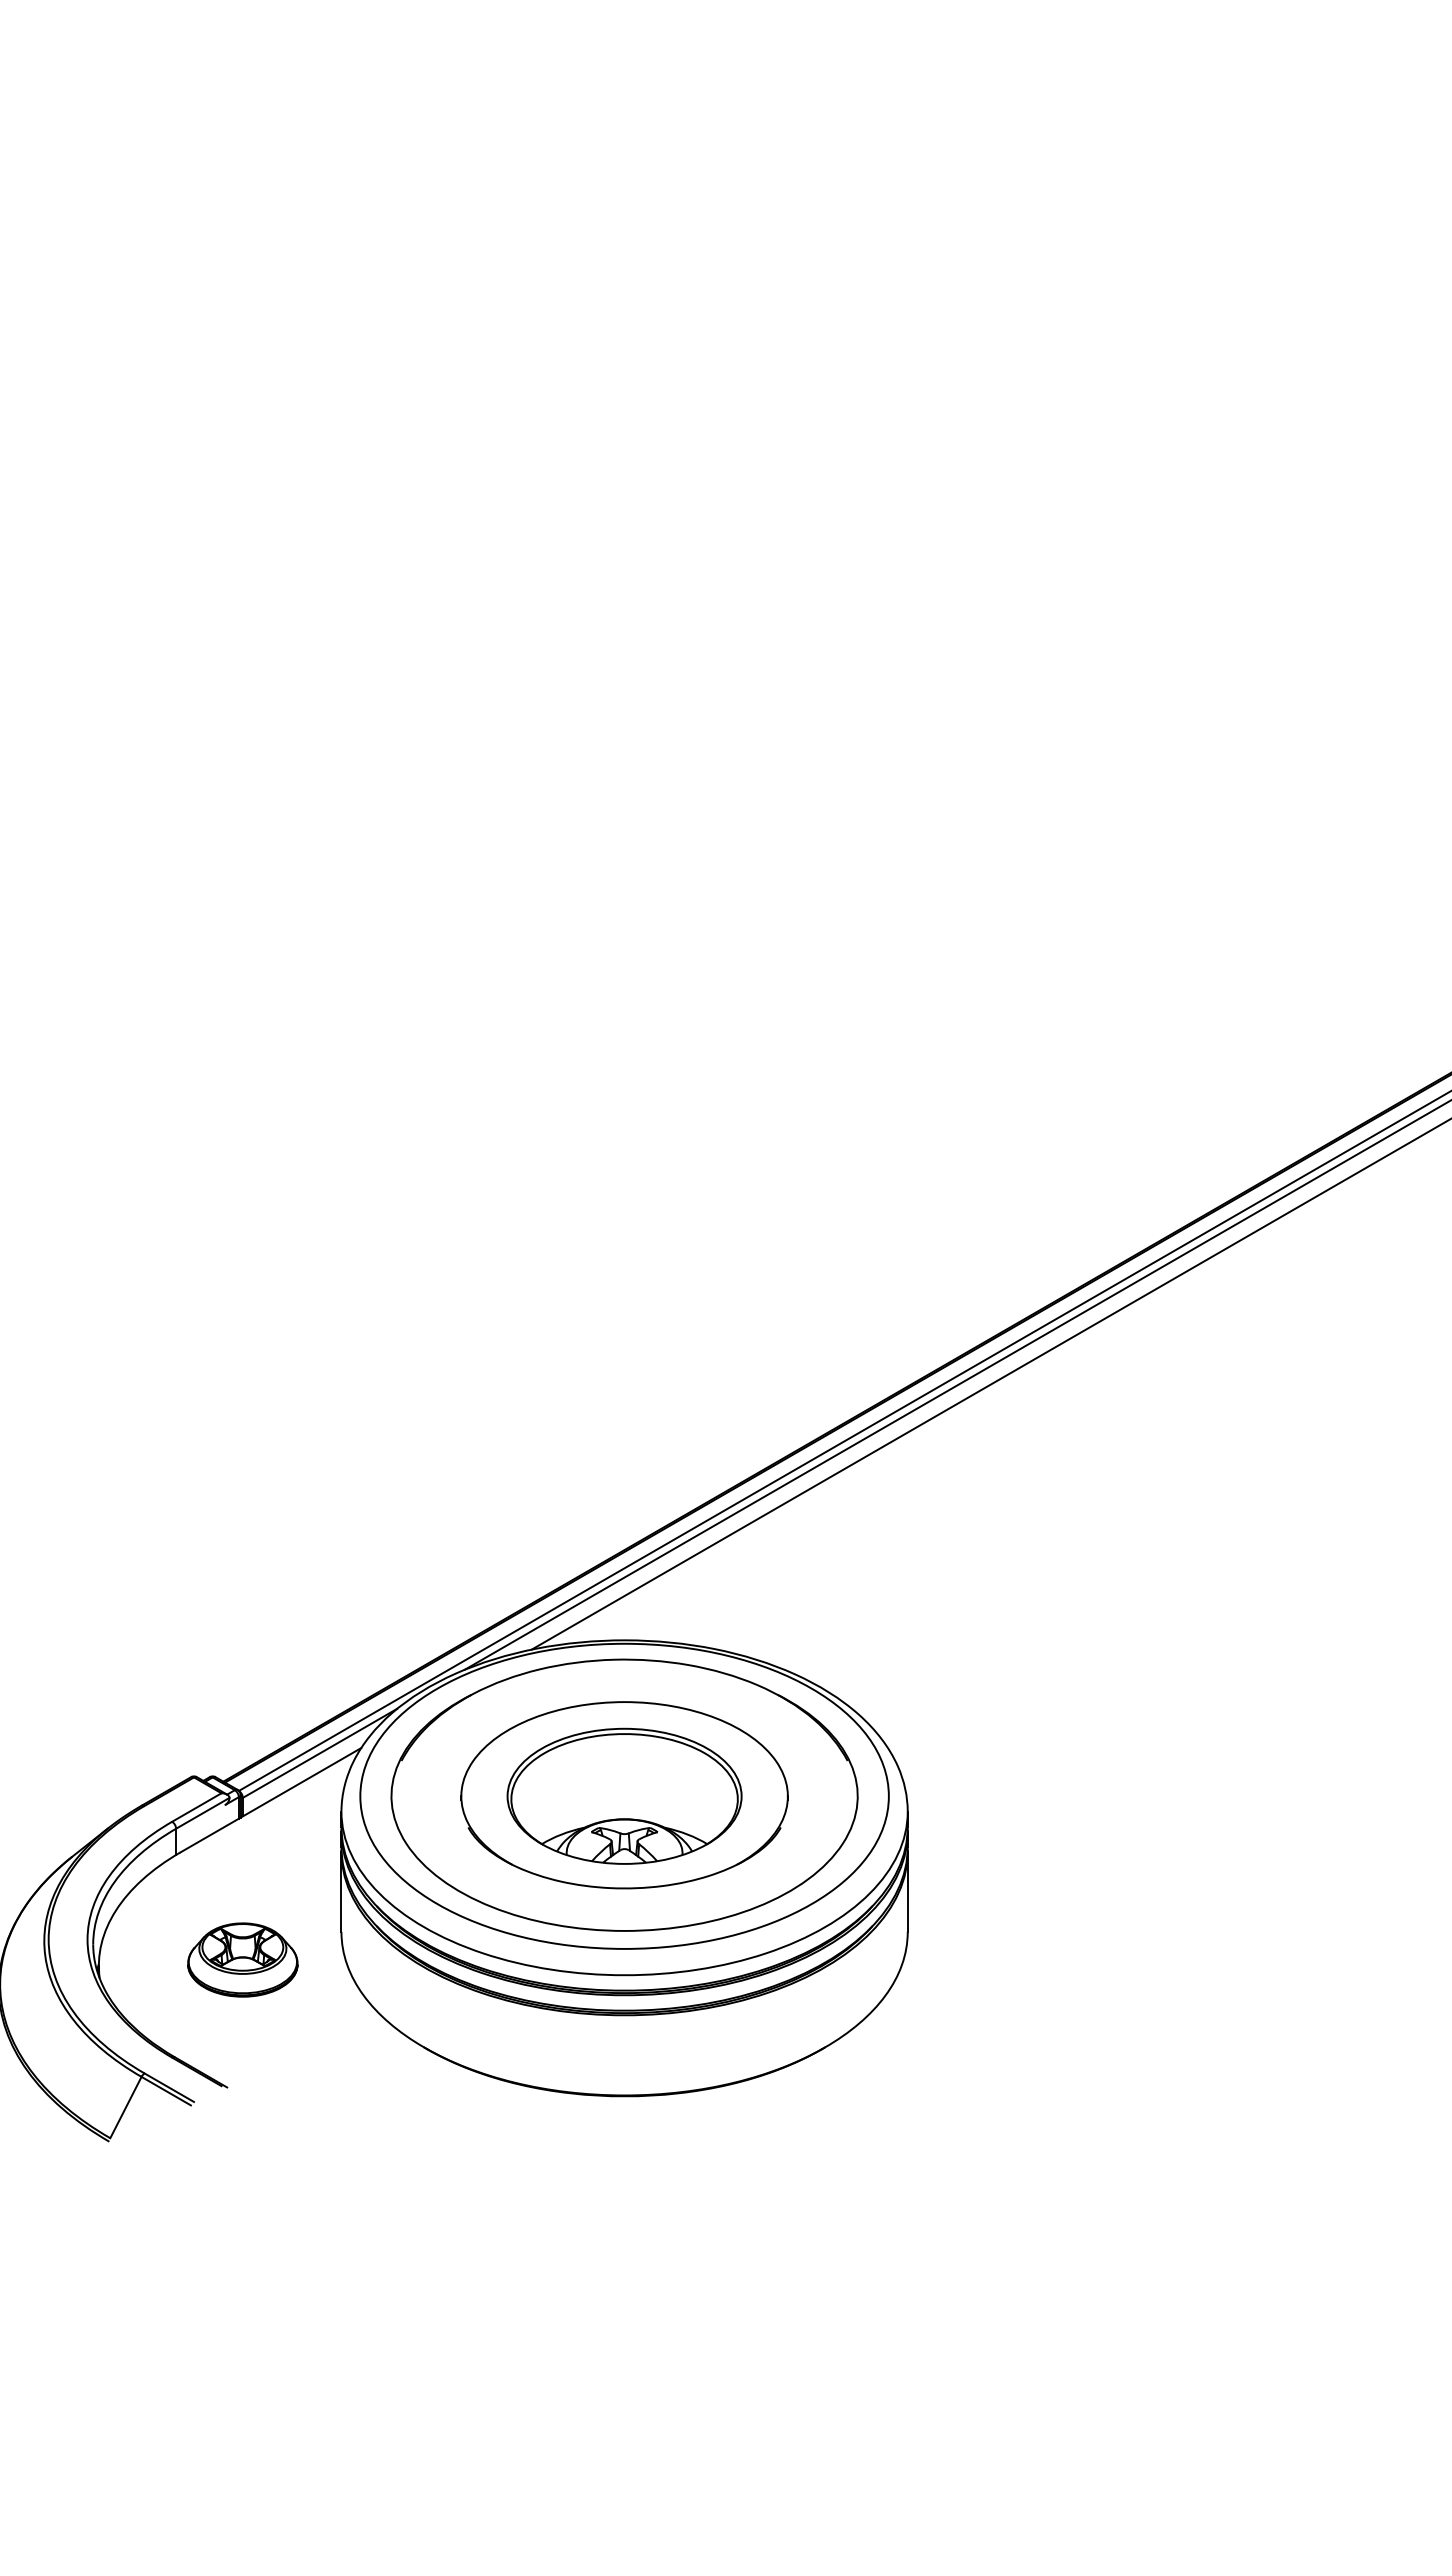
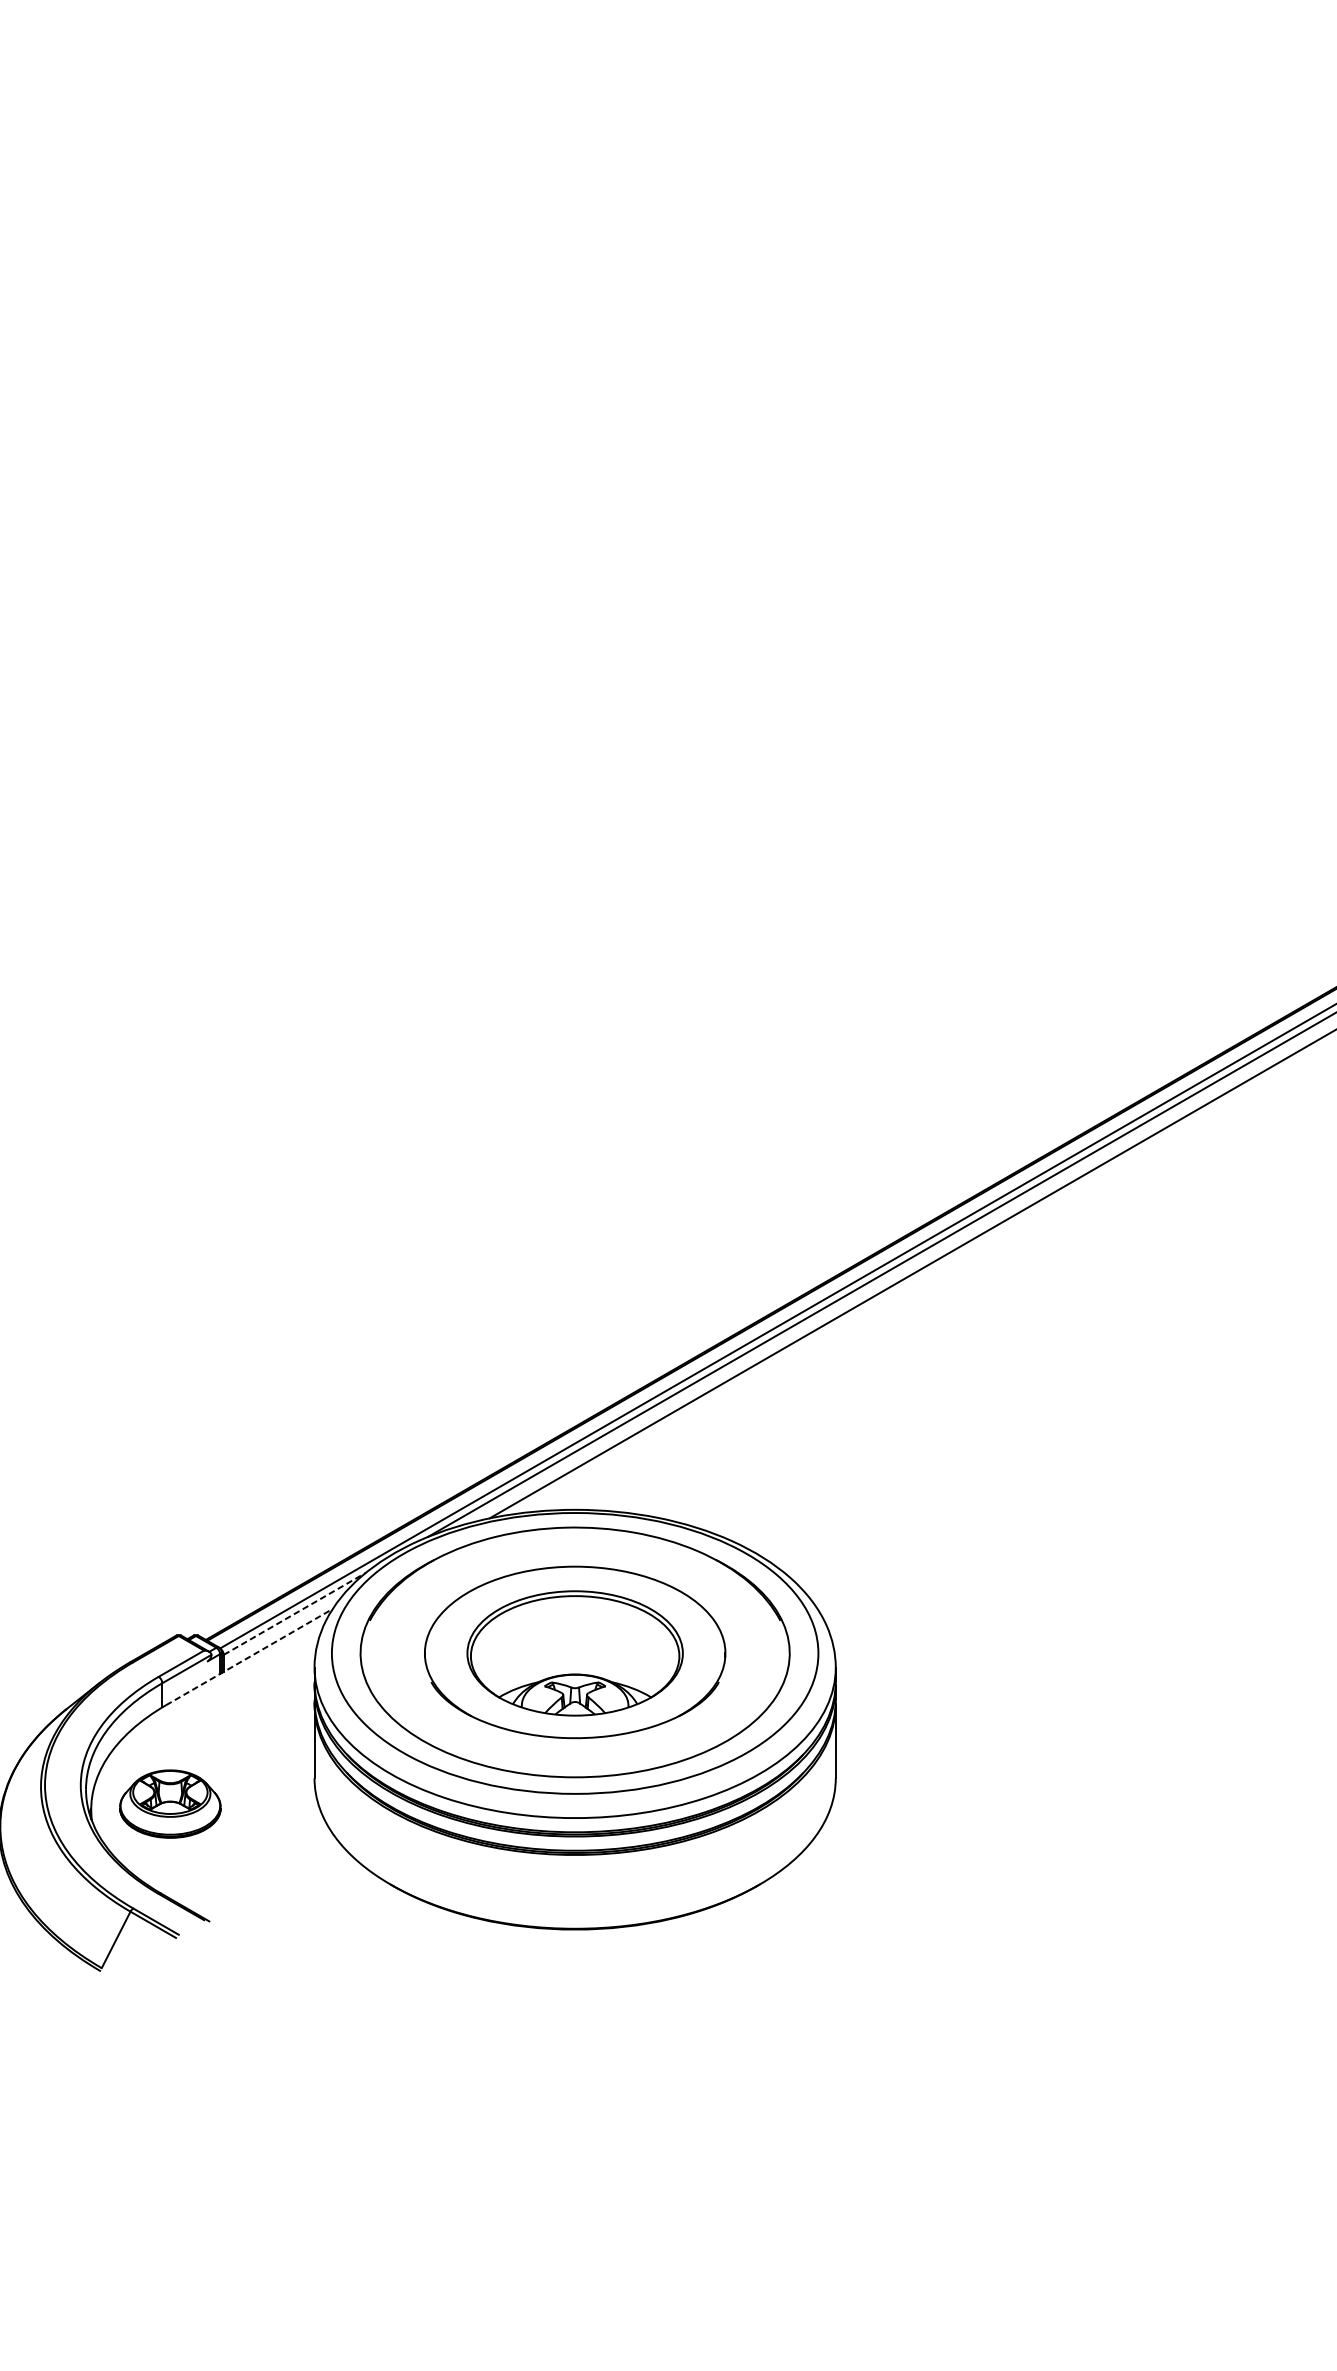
line: (320, 1753) -> (295, 1613), solid -> dashed
line: (270, 1800) -> (249, 1657), solid -> dashed
part: (242, 1959) -> (170, 1803), moved

